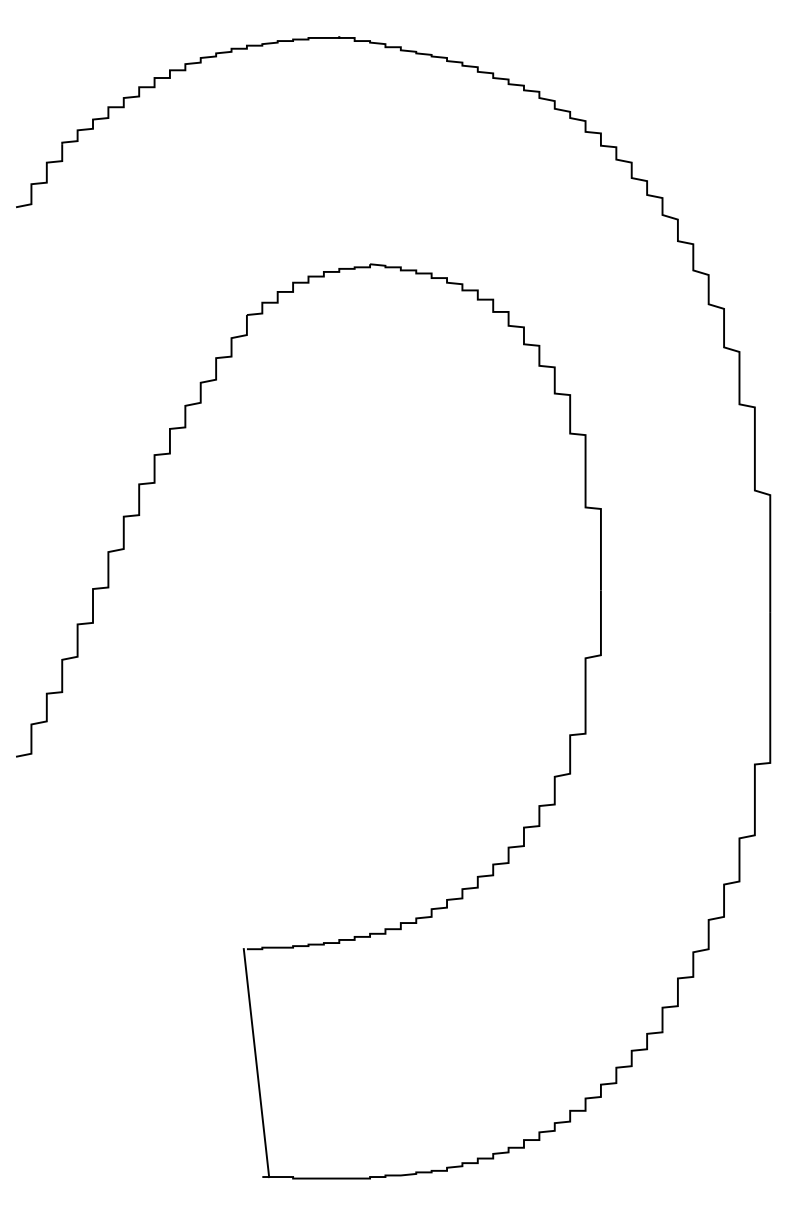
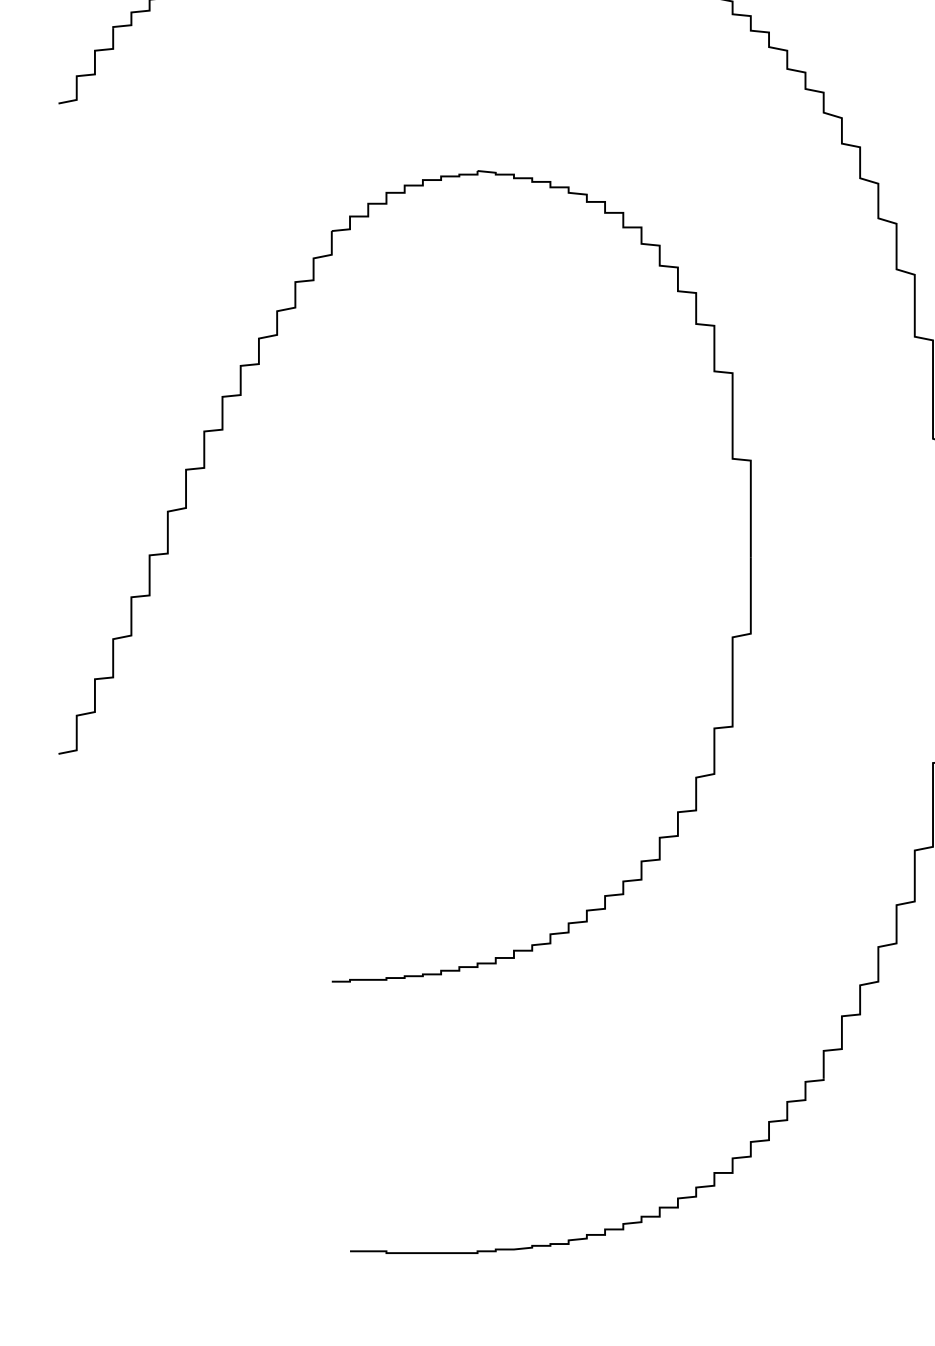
line: (256, 1063) -> (343, 1116), removed

